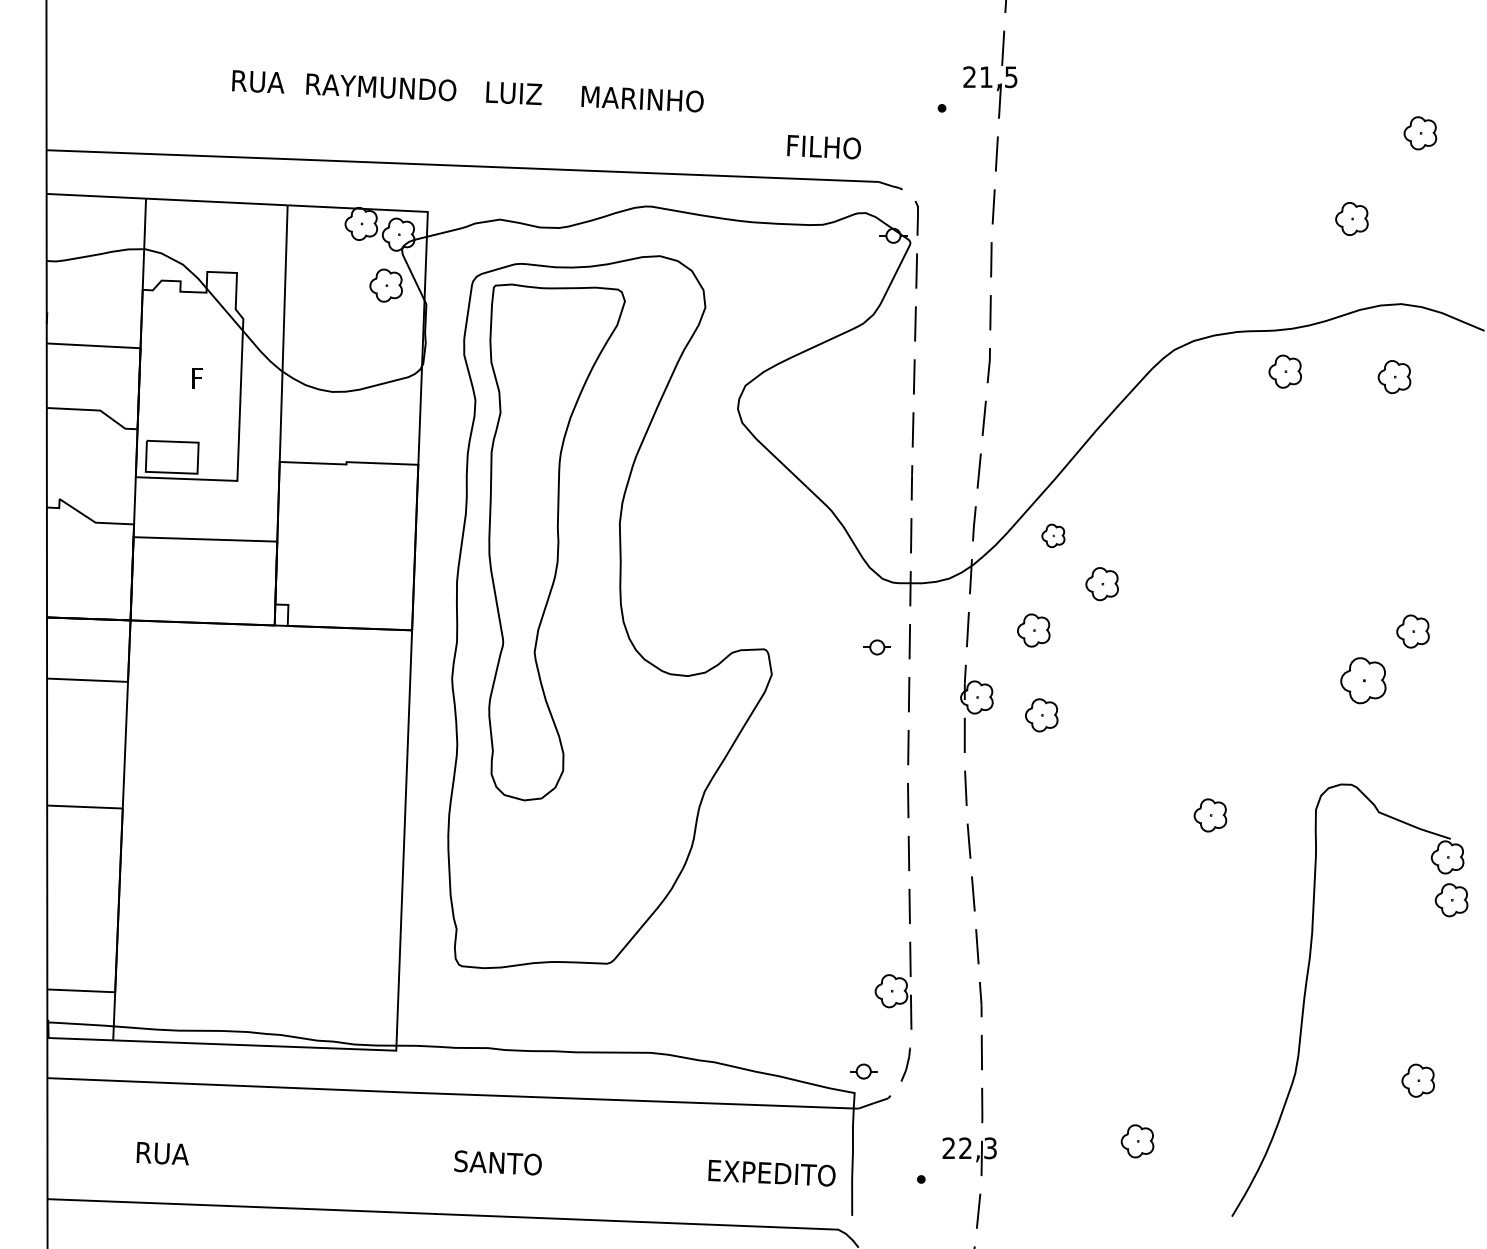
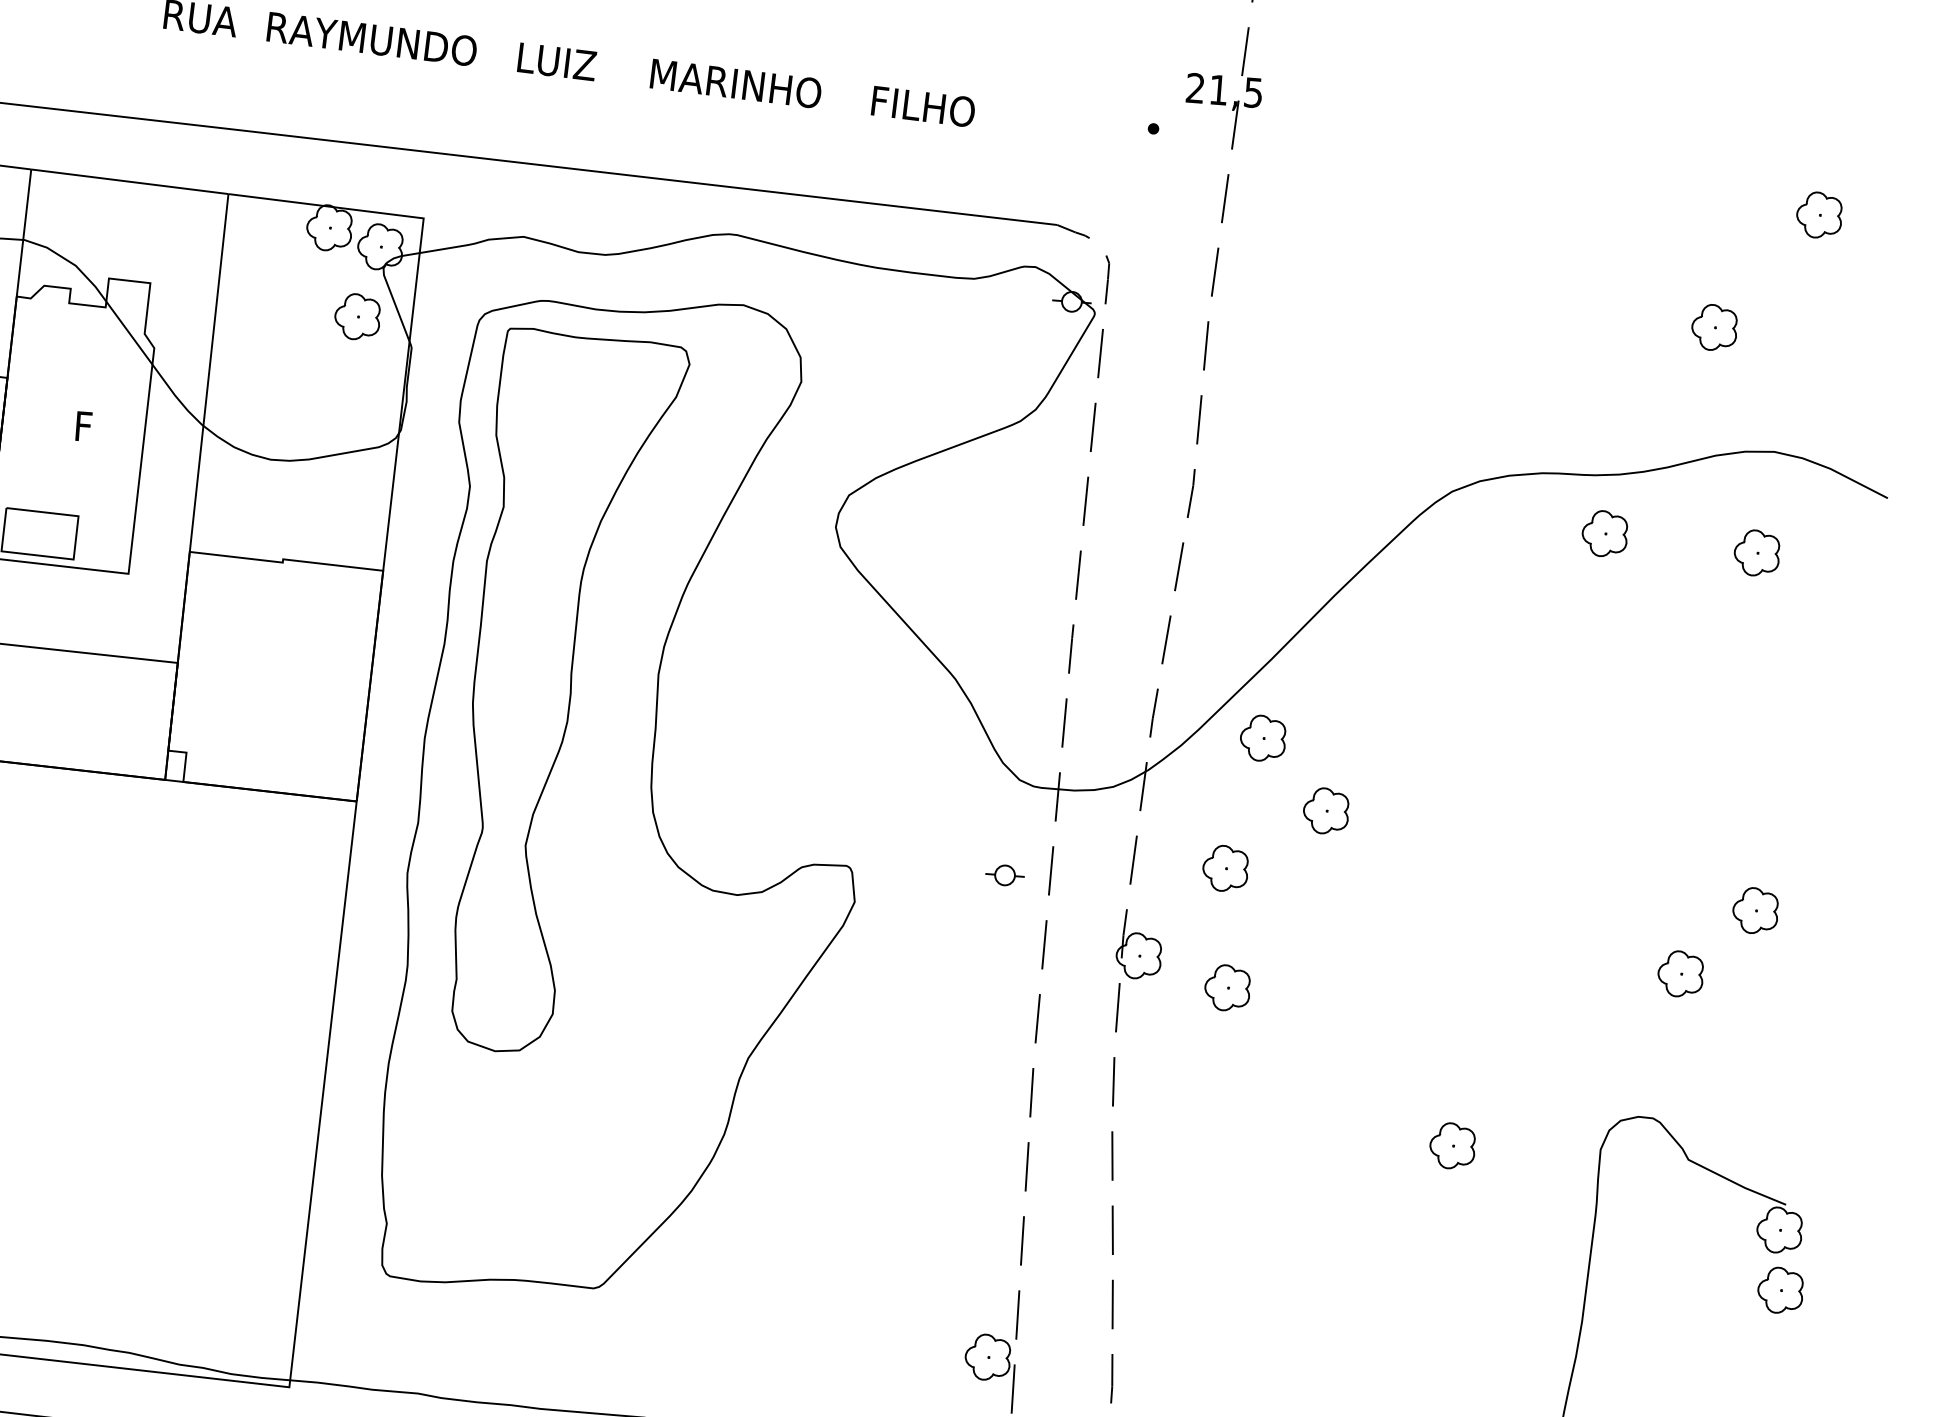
text: (823, 147) -> (922, 107), moved
part: (1053, 535) -> (1263, 737), size x1.43
part: (1362, 680) -> (1679, 973), size x0.71

